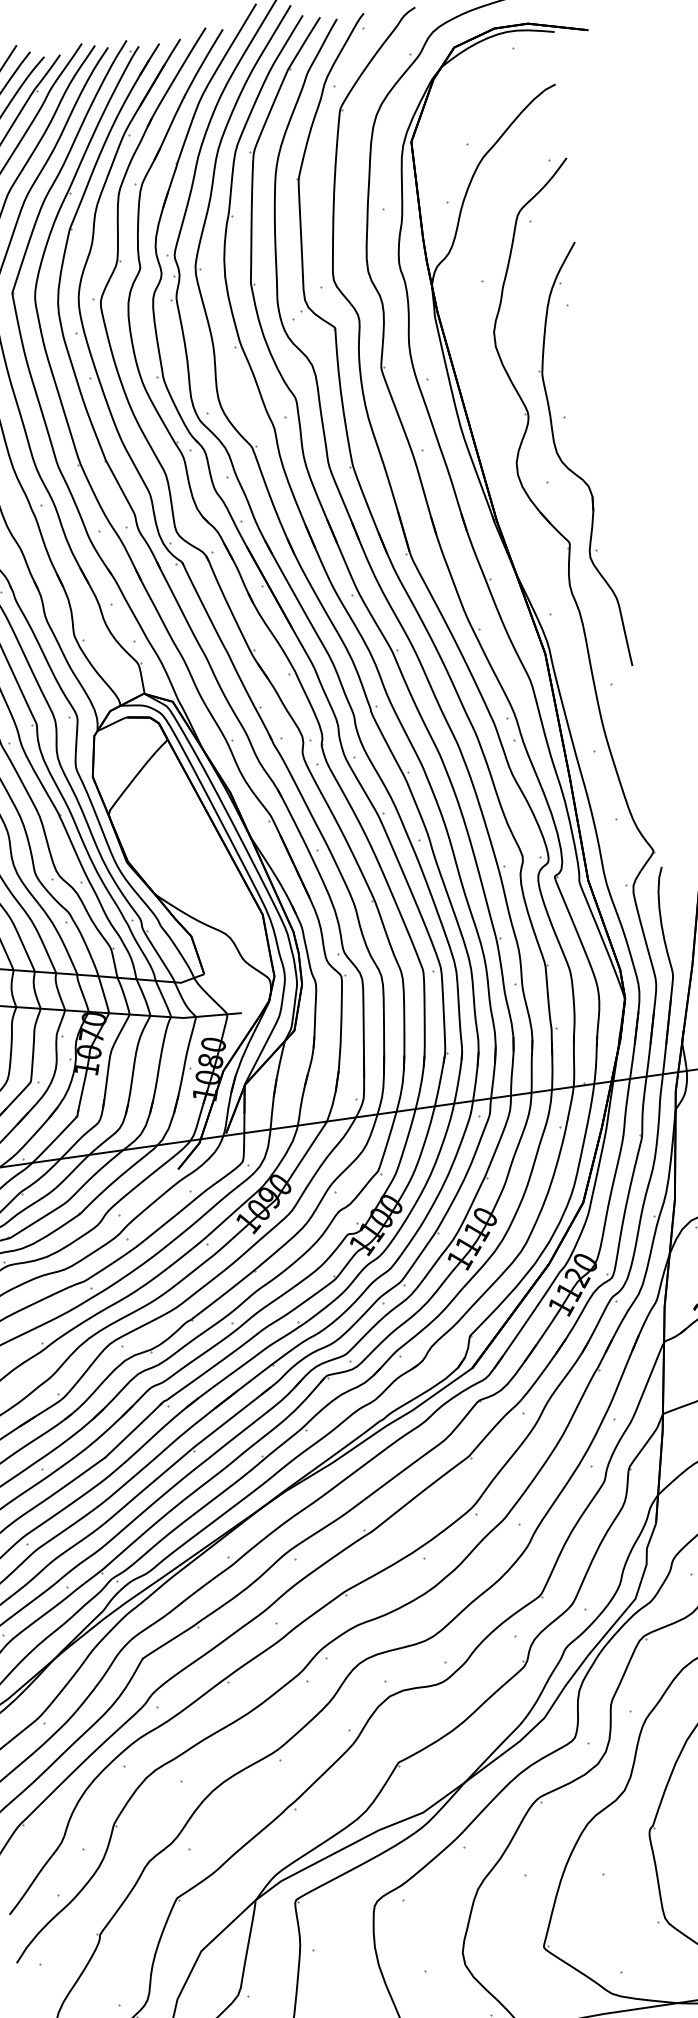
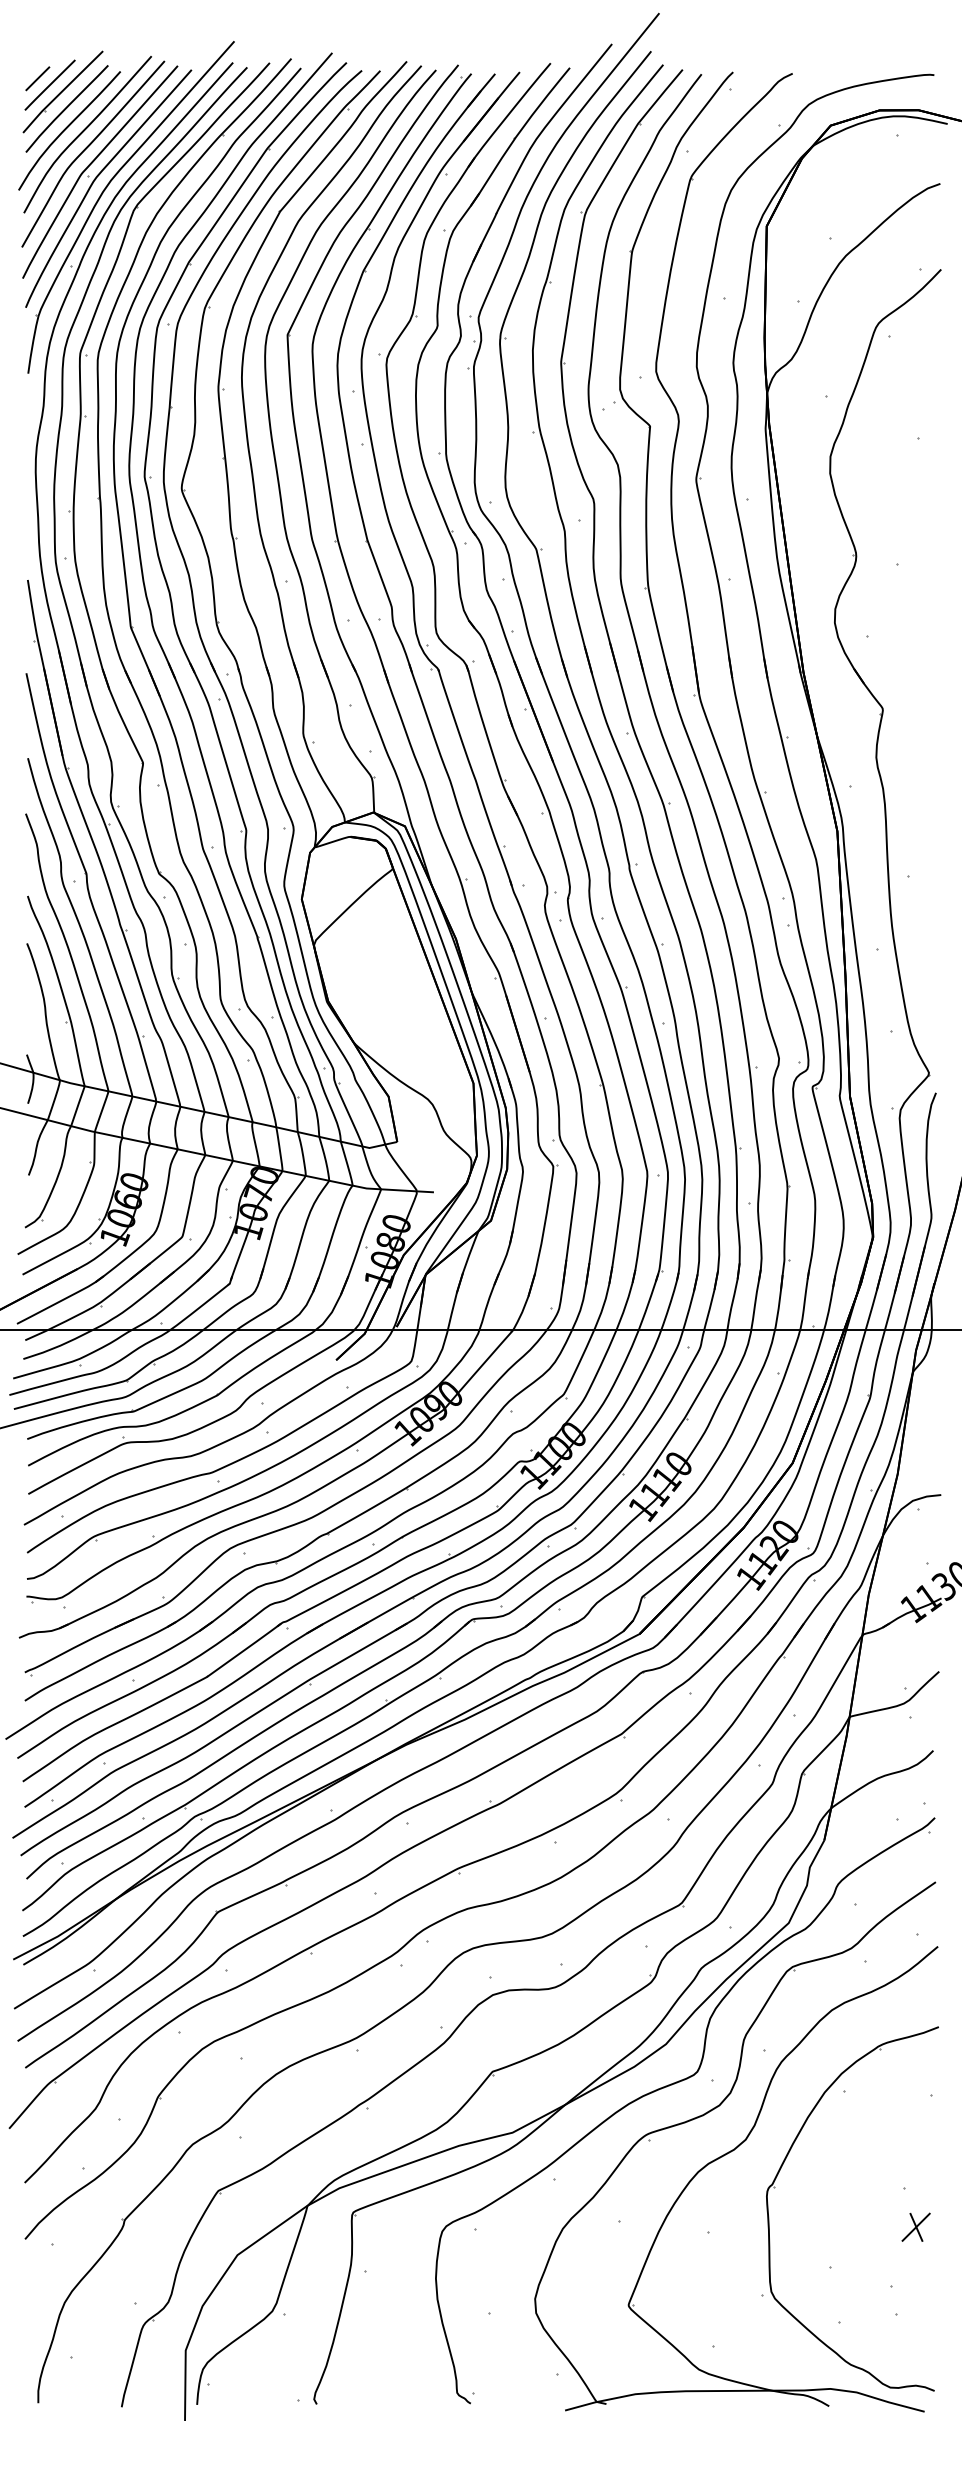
part: (567, 465) -> (892, 620), removed

